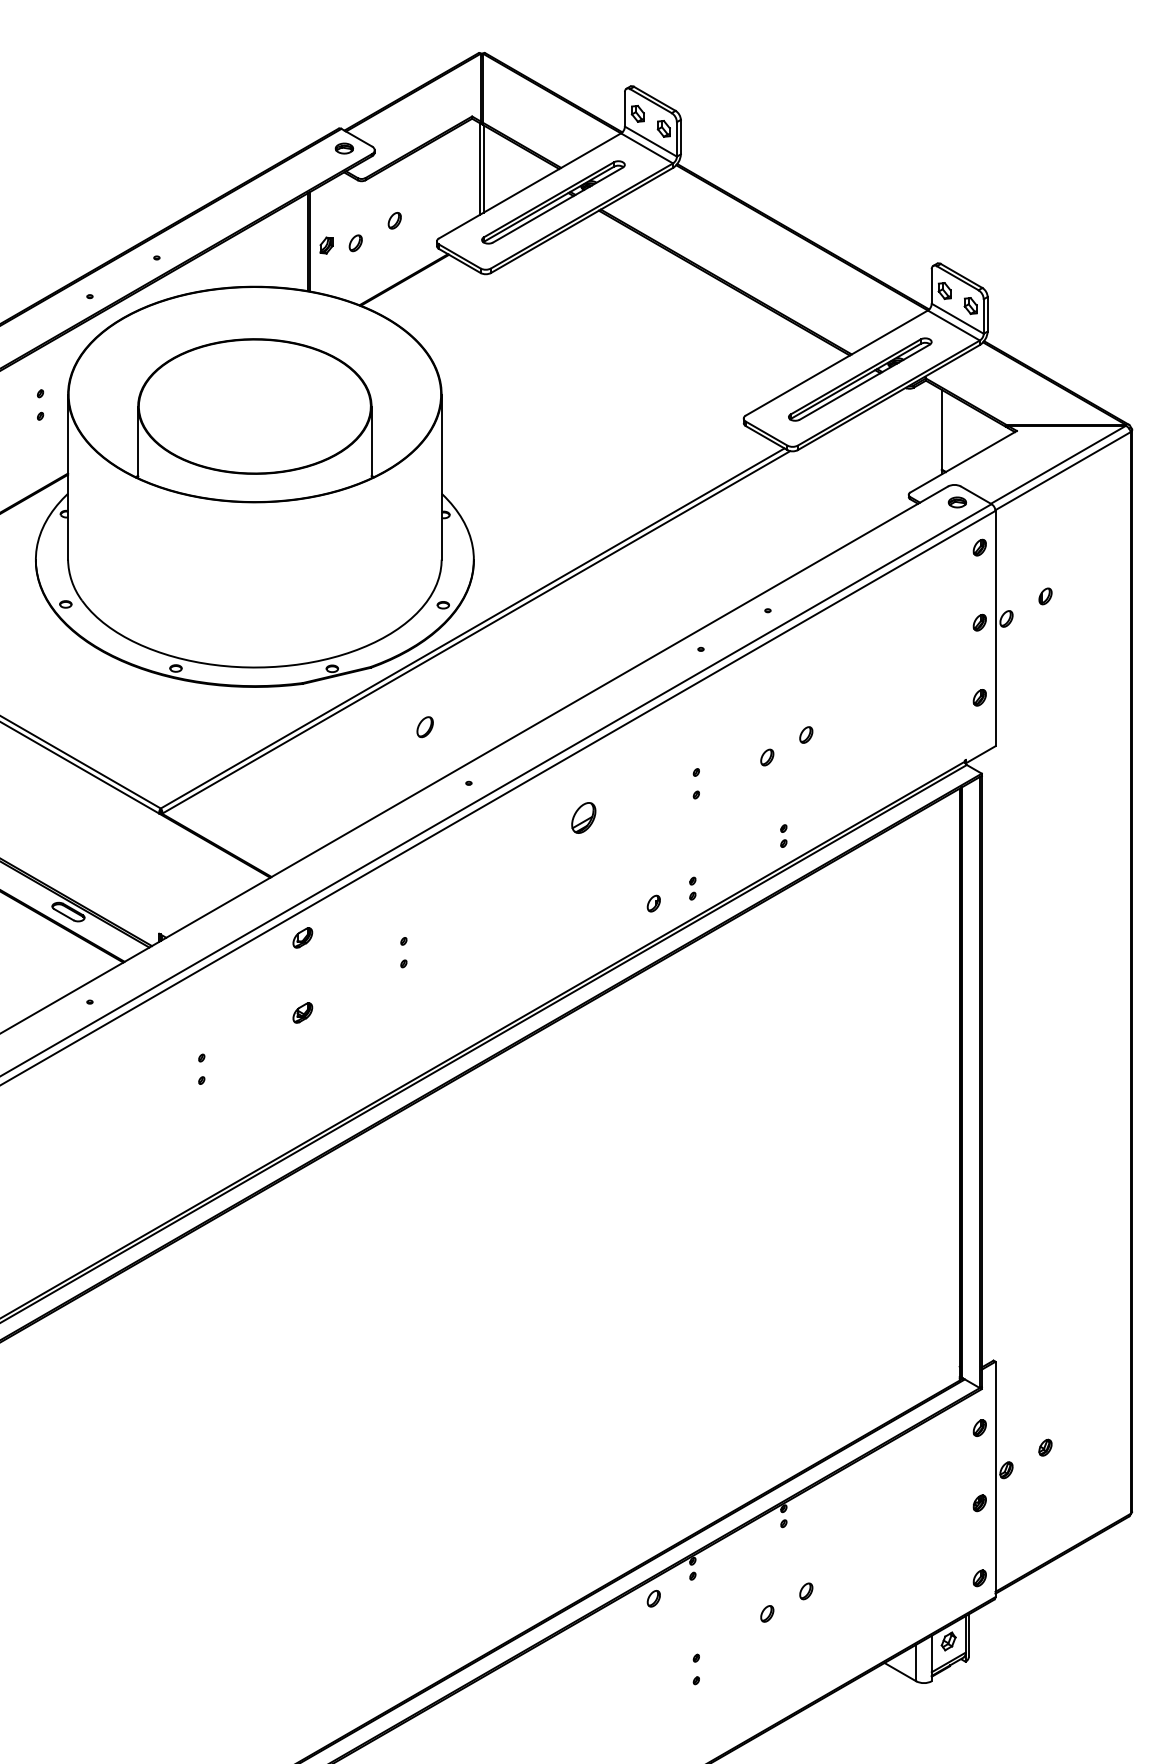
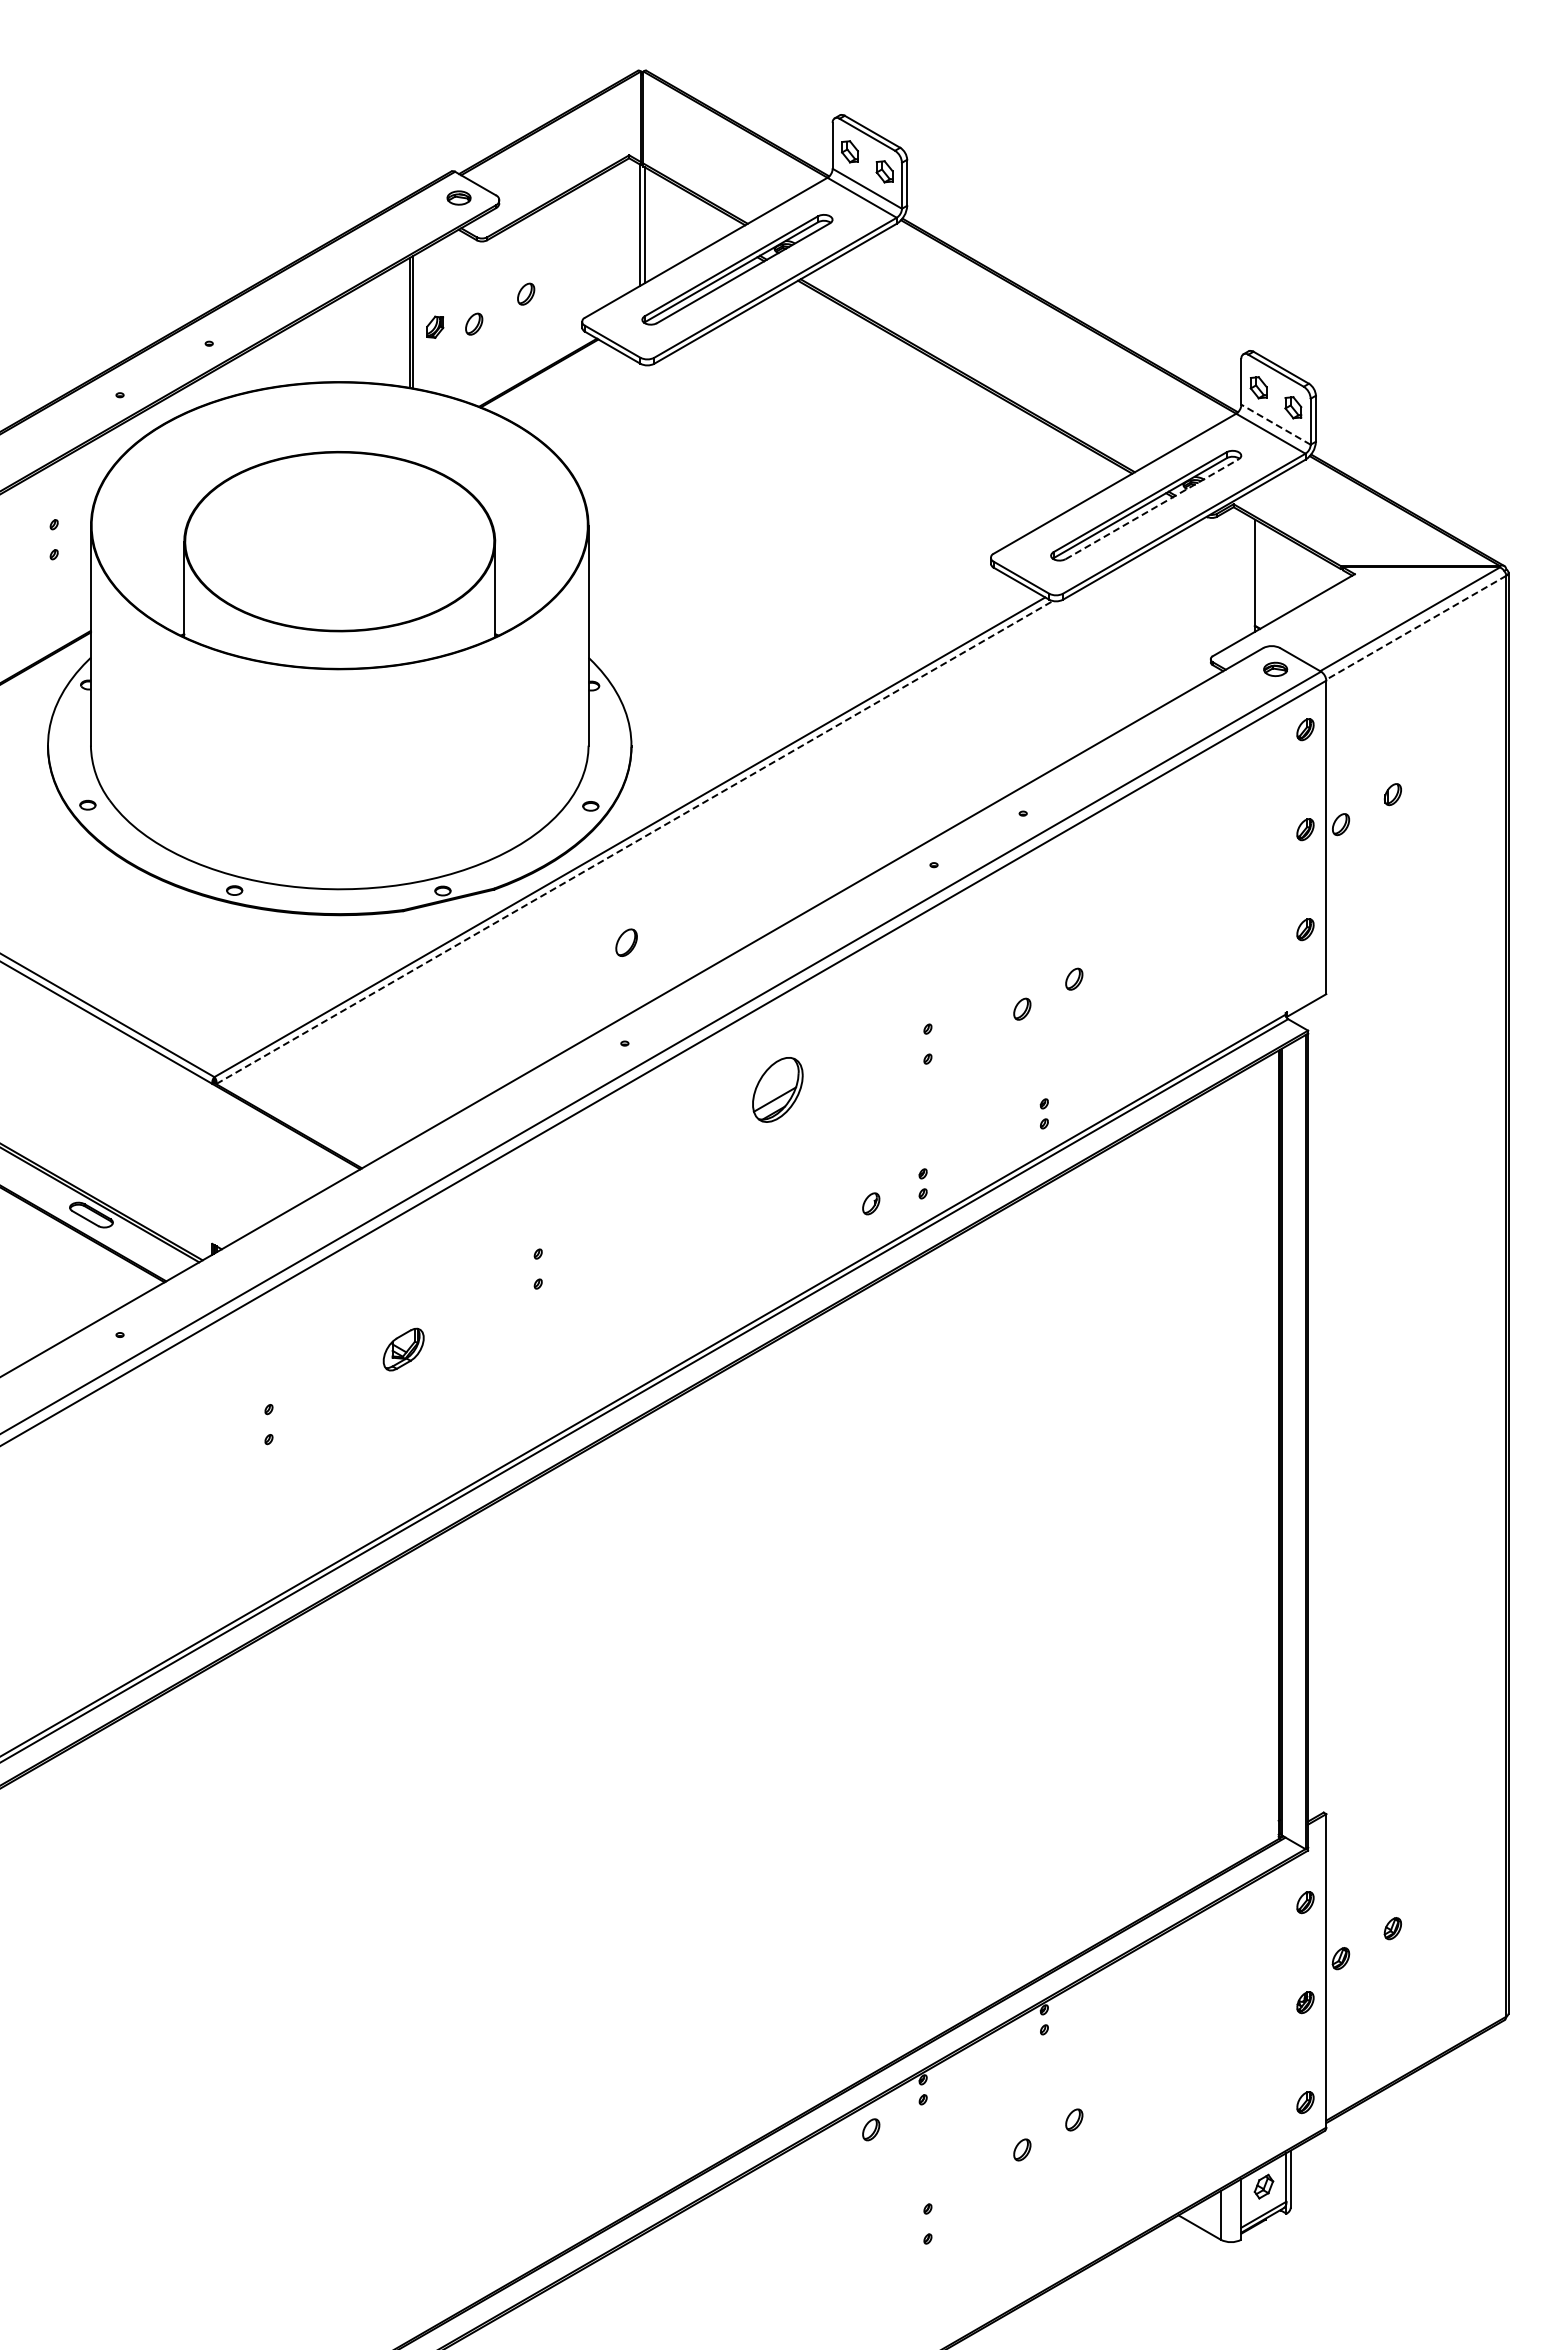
line: (958, 318) -> (1276, 424), solid -> dashed
line: (865, 382) -> (1152, 509), solid -> dashed
line: (1062, 470) -> (1415, 627), solid -> dashed
line: (476, 632) -> (634, 842), solid -> dashed
part: (425, 726) -> (626, 942), moved
part: (583, 817) -> (777, 1089), size x1.6
part: (302, 937) -> (403, 1249), removed
part: (302, 1012) -> (403, 1349), size x1.6

